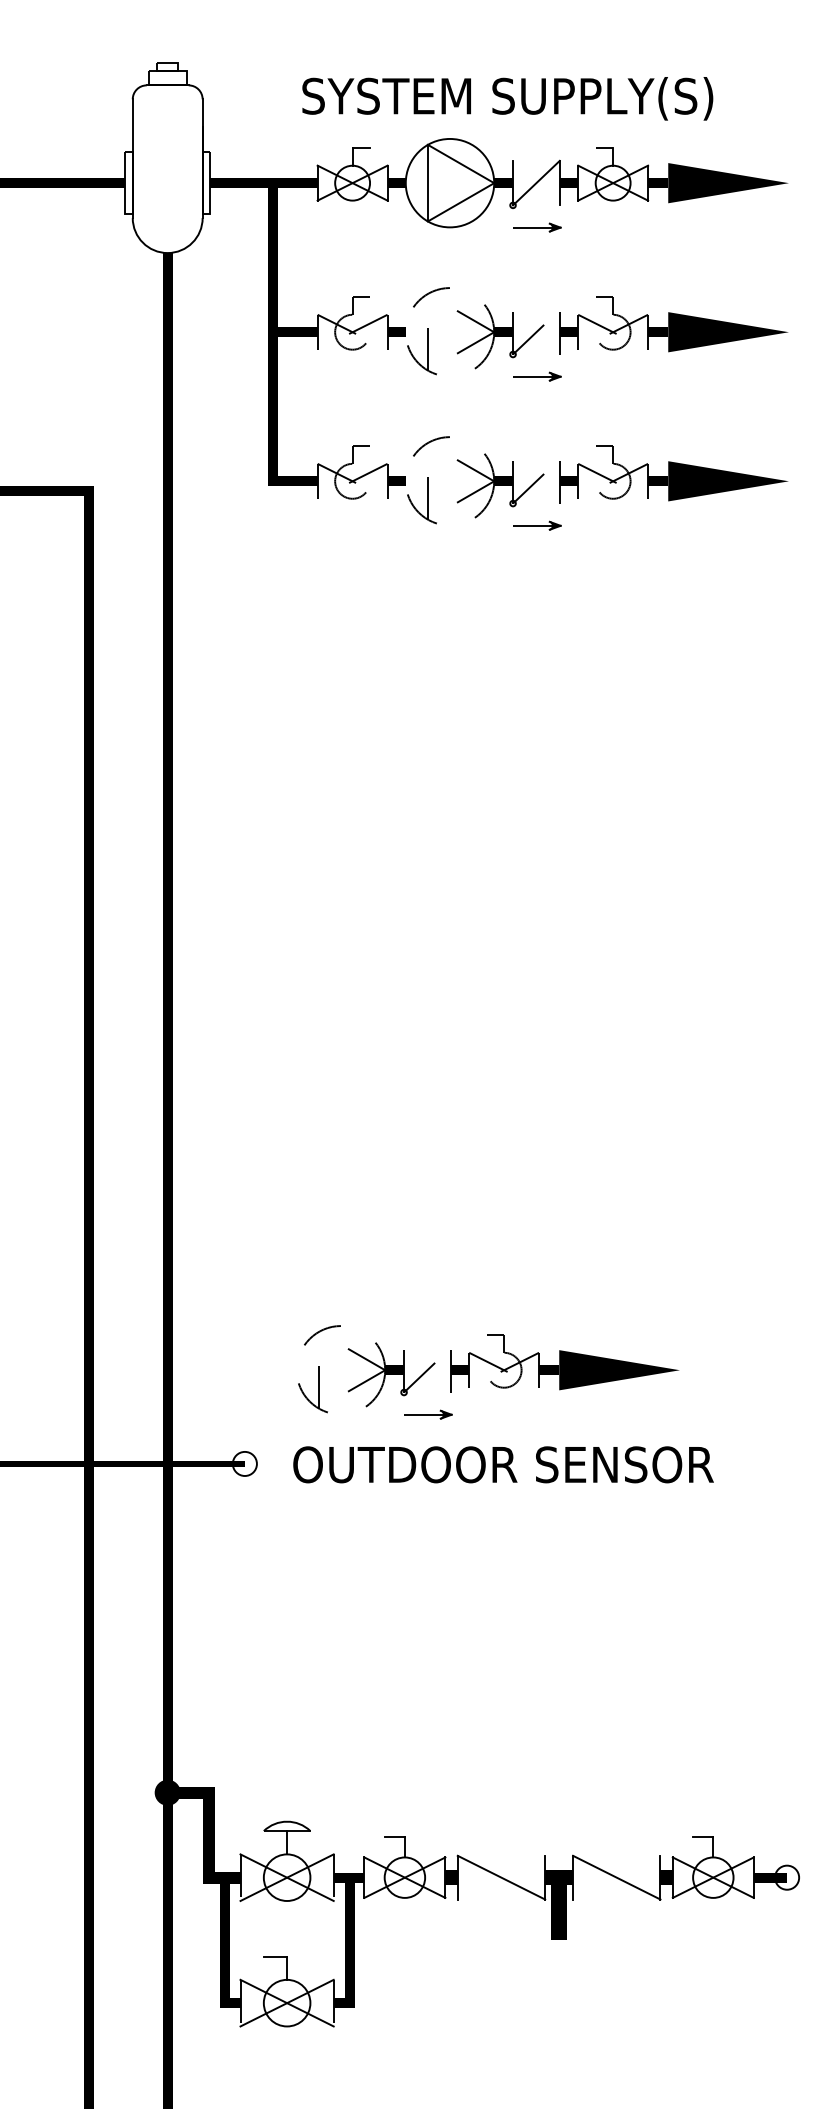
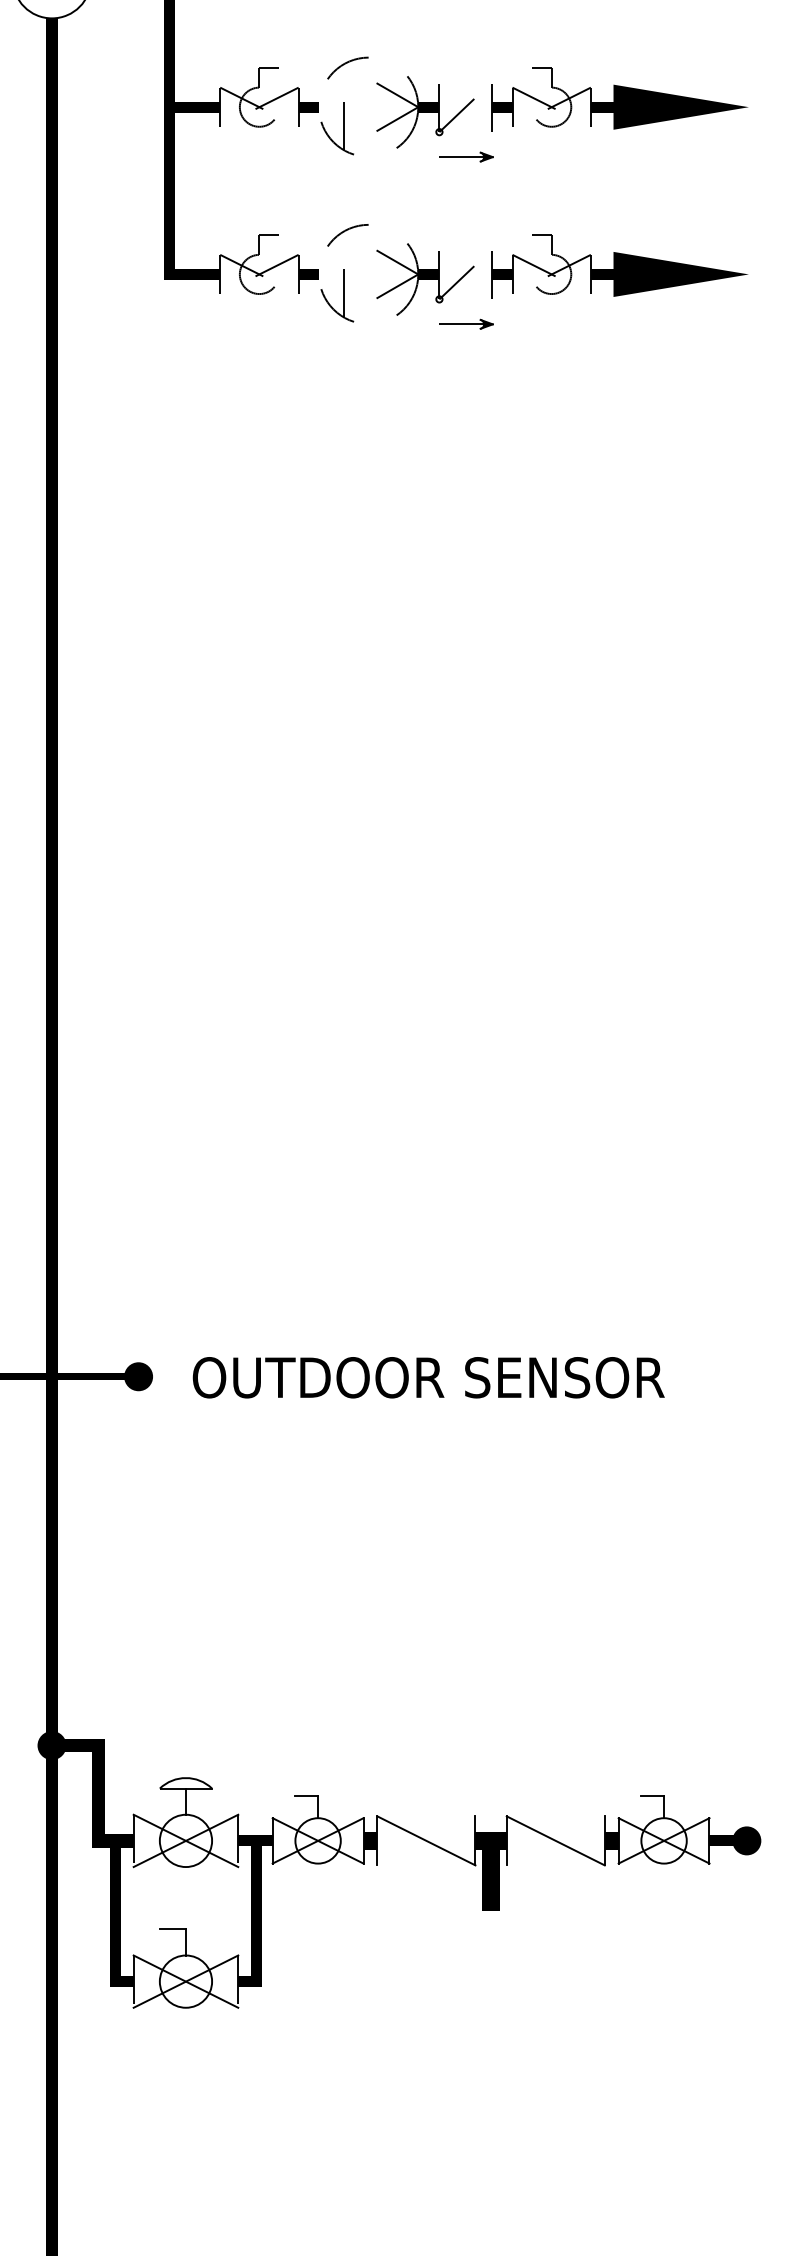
part: (492, 1365) -> (416, 1266), removed
fill: (244, 1463) -> (138, 1376), added
fill: (787, 1877) -> (747, 1840), added

